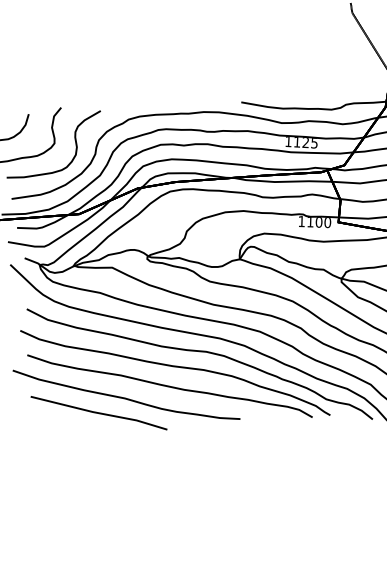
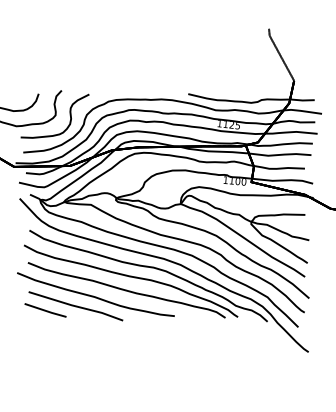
line: (56, 421) -> (45, 310), added

